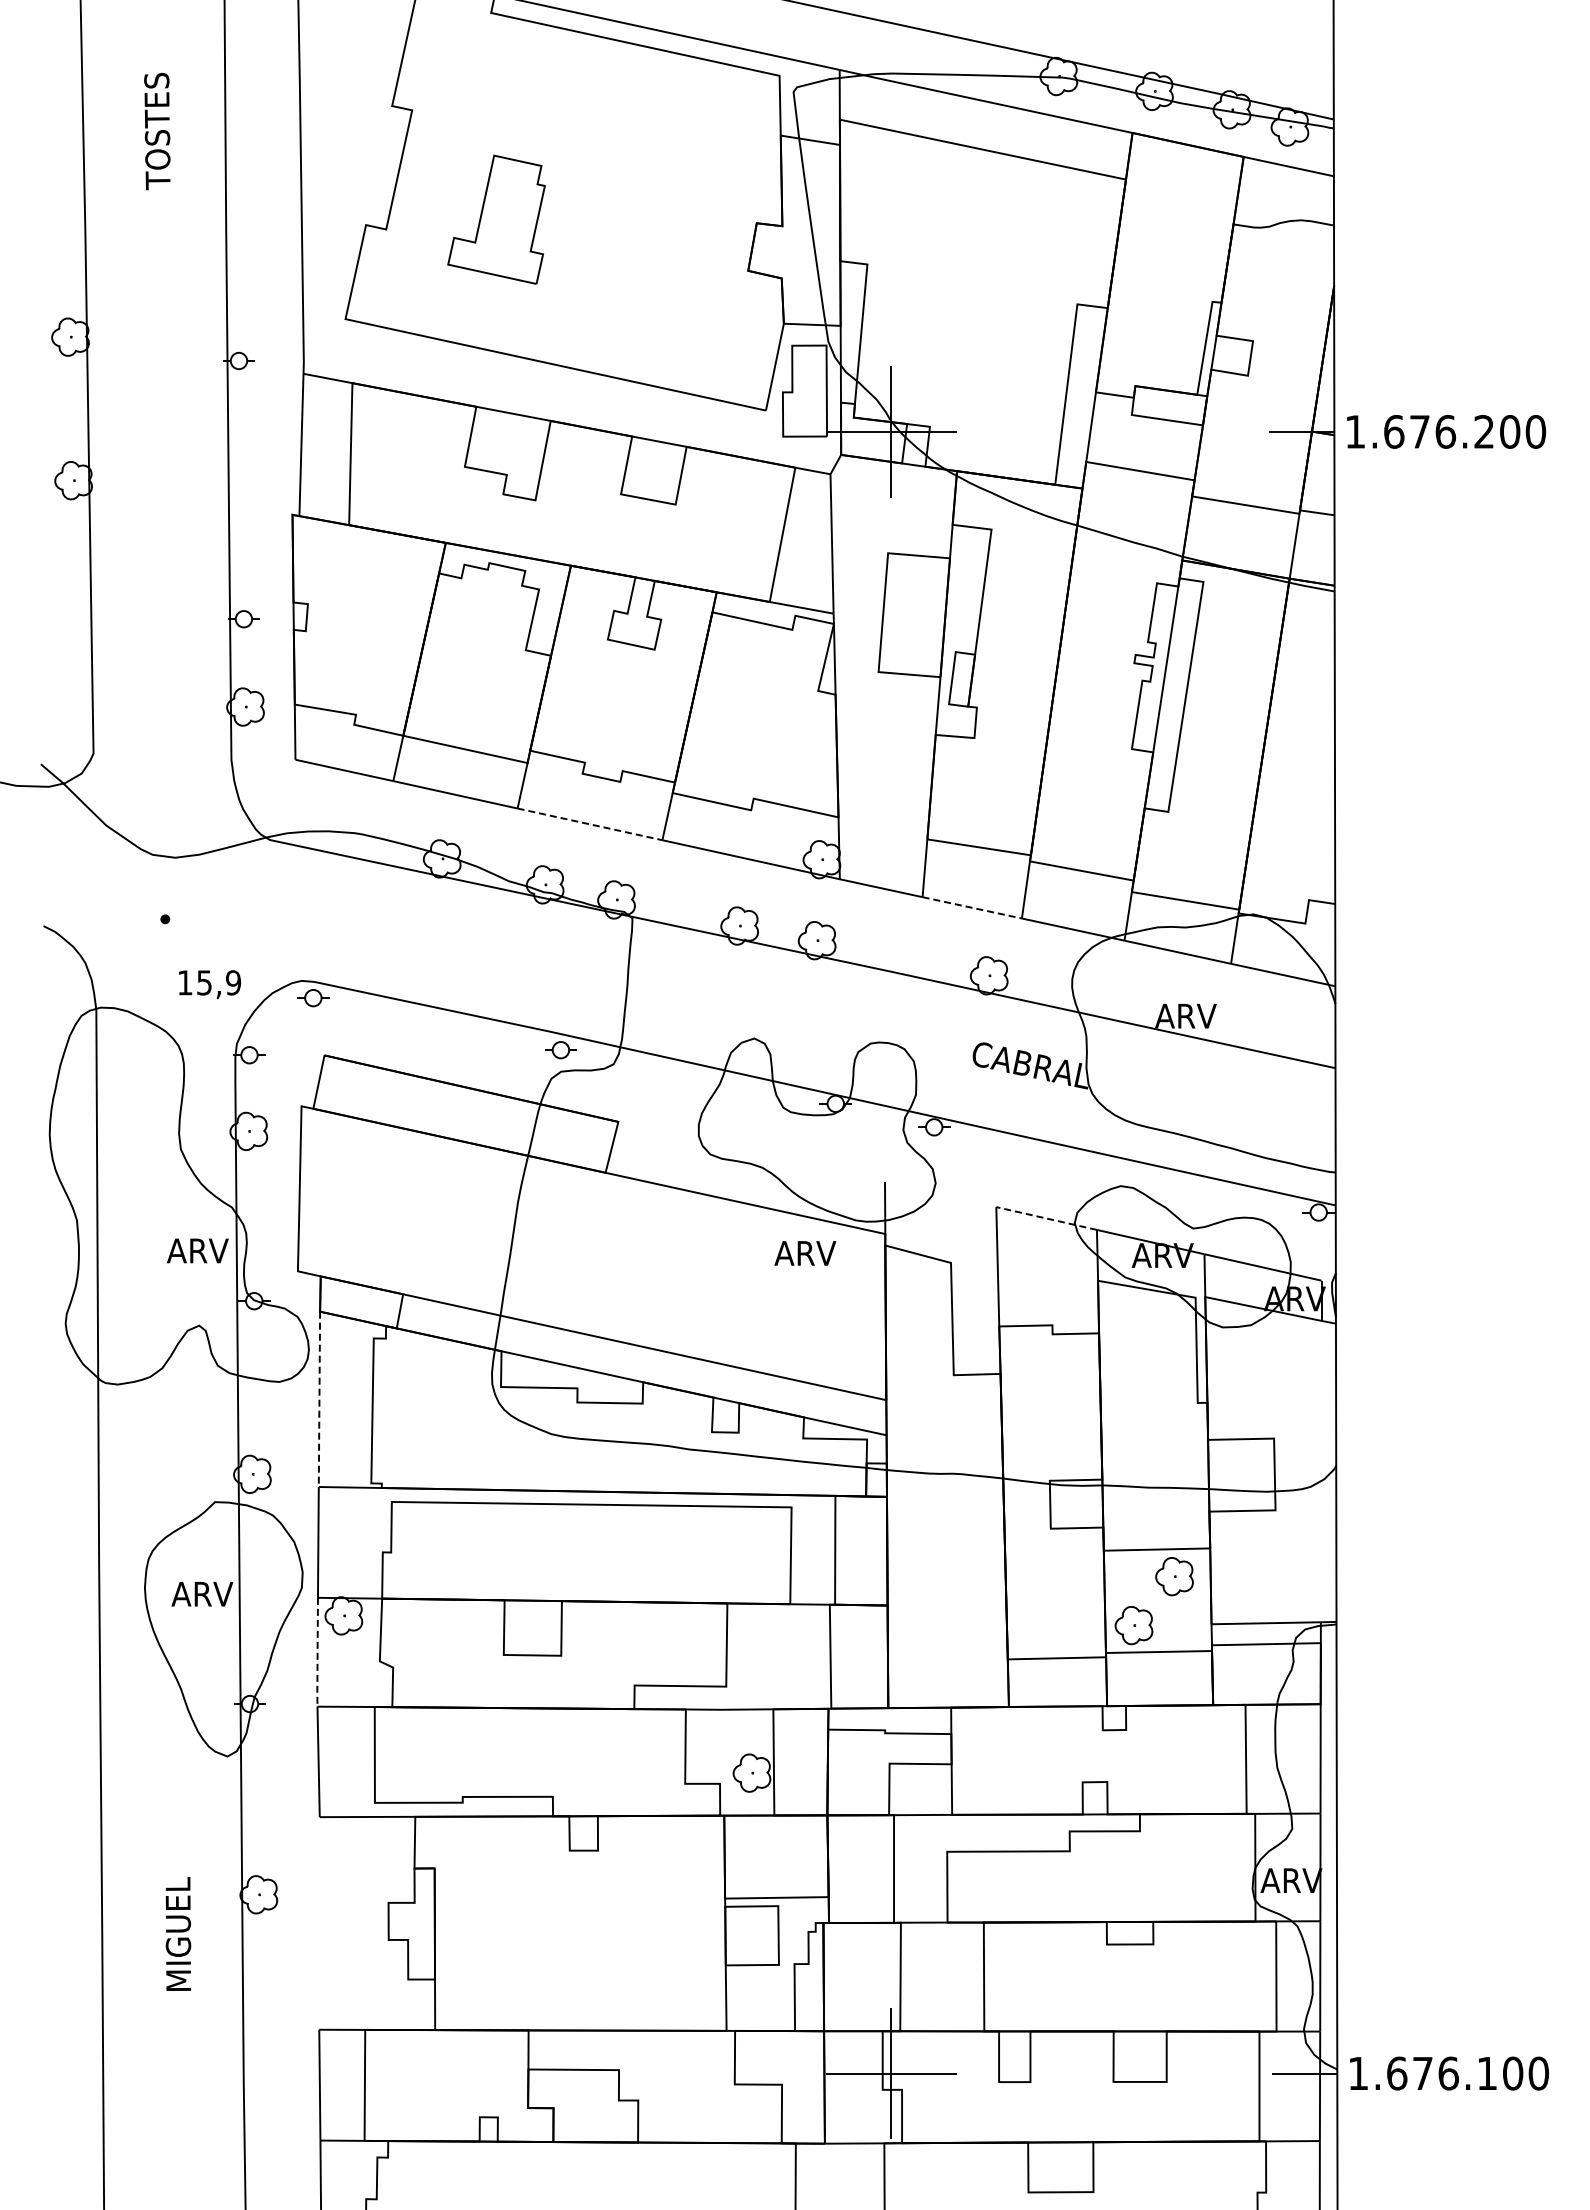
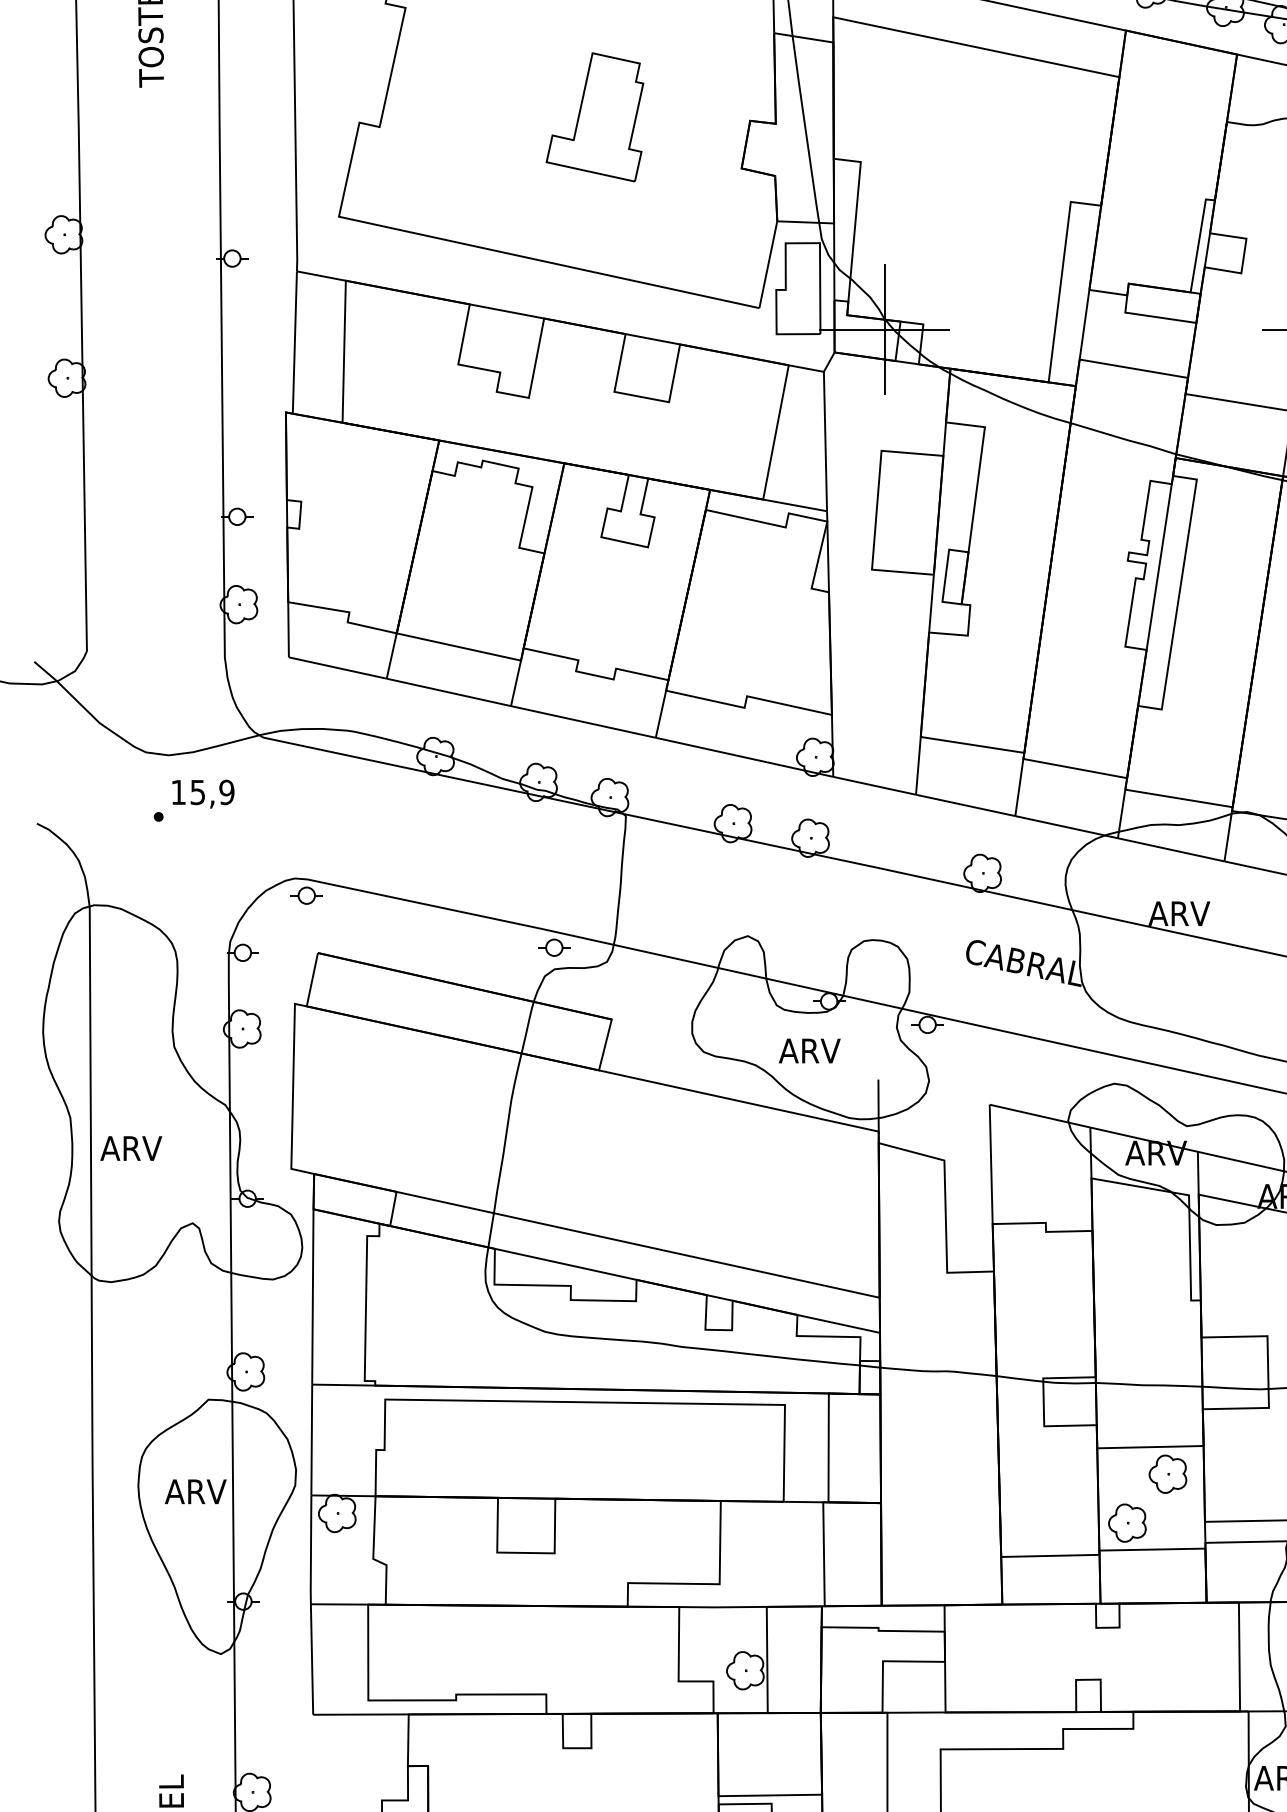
part: (496, 219) -> (594, 117), moved
line: (590, 824) -> (583, 722), dashed -> solid
line: (972, 907) -> (965, 805), dashed -> solid
text: (210, 984) -> (203, 794), moved
line: (1046, 1218) -> (1039, 1116), dashed -> solid
text: (197, 1250) -> (130, 1148), moved
text: (805, 1253) -> (809, 1051), moved
line: (319, 1399) -> (312, 1297), dashed -> solid
line: (317, 1653) -> (310, 1551), dashed -> solid

